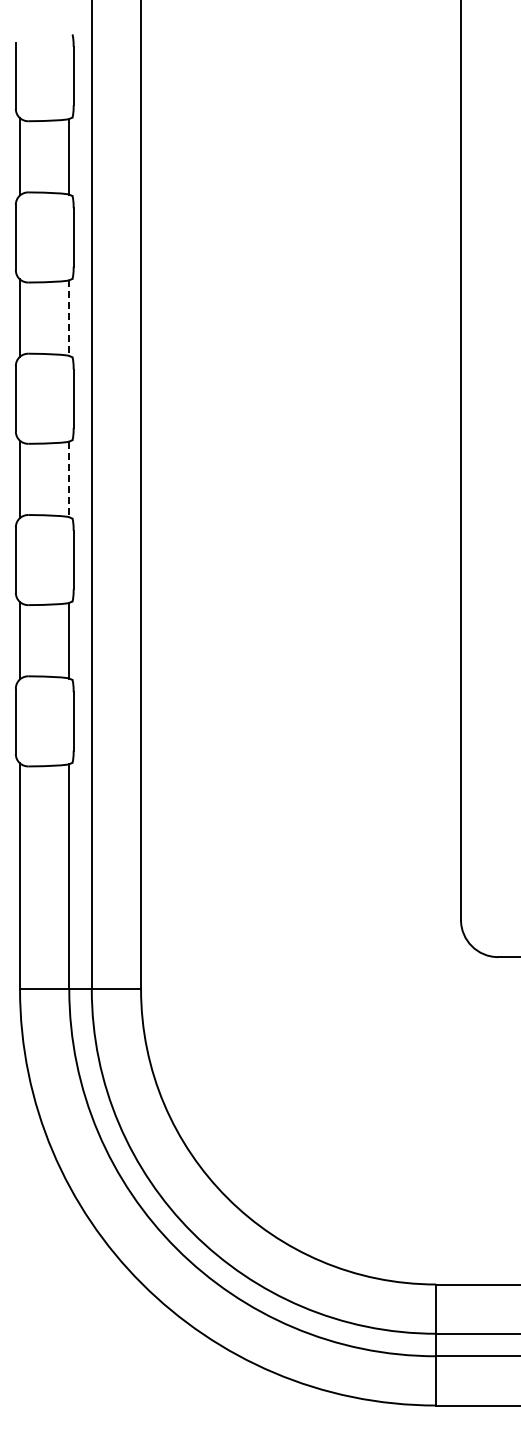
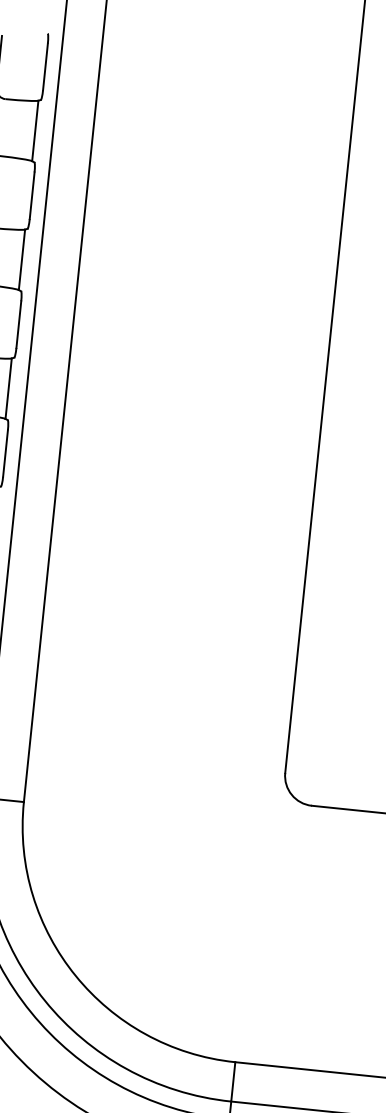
line: (69, 318) -> (22, 260), dashed -> solid
line: (69, 479) -> (8, 388), dashed -> solid

